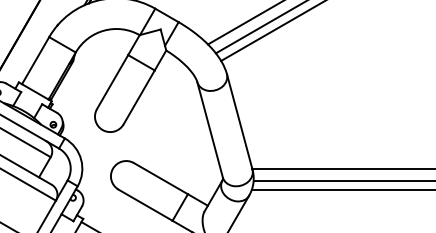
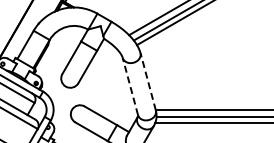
line: (240, 121) -> (148, 81), solid -> dashed
line: (210, 129) -> (130, 86), solid -> dashed

